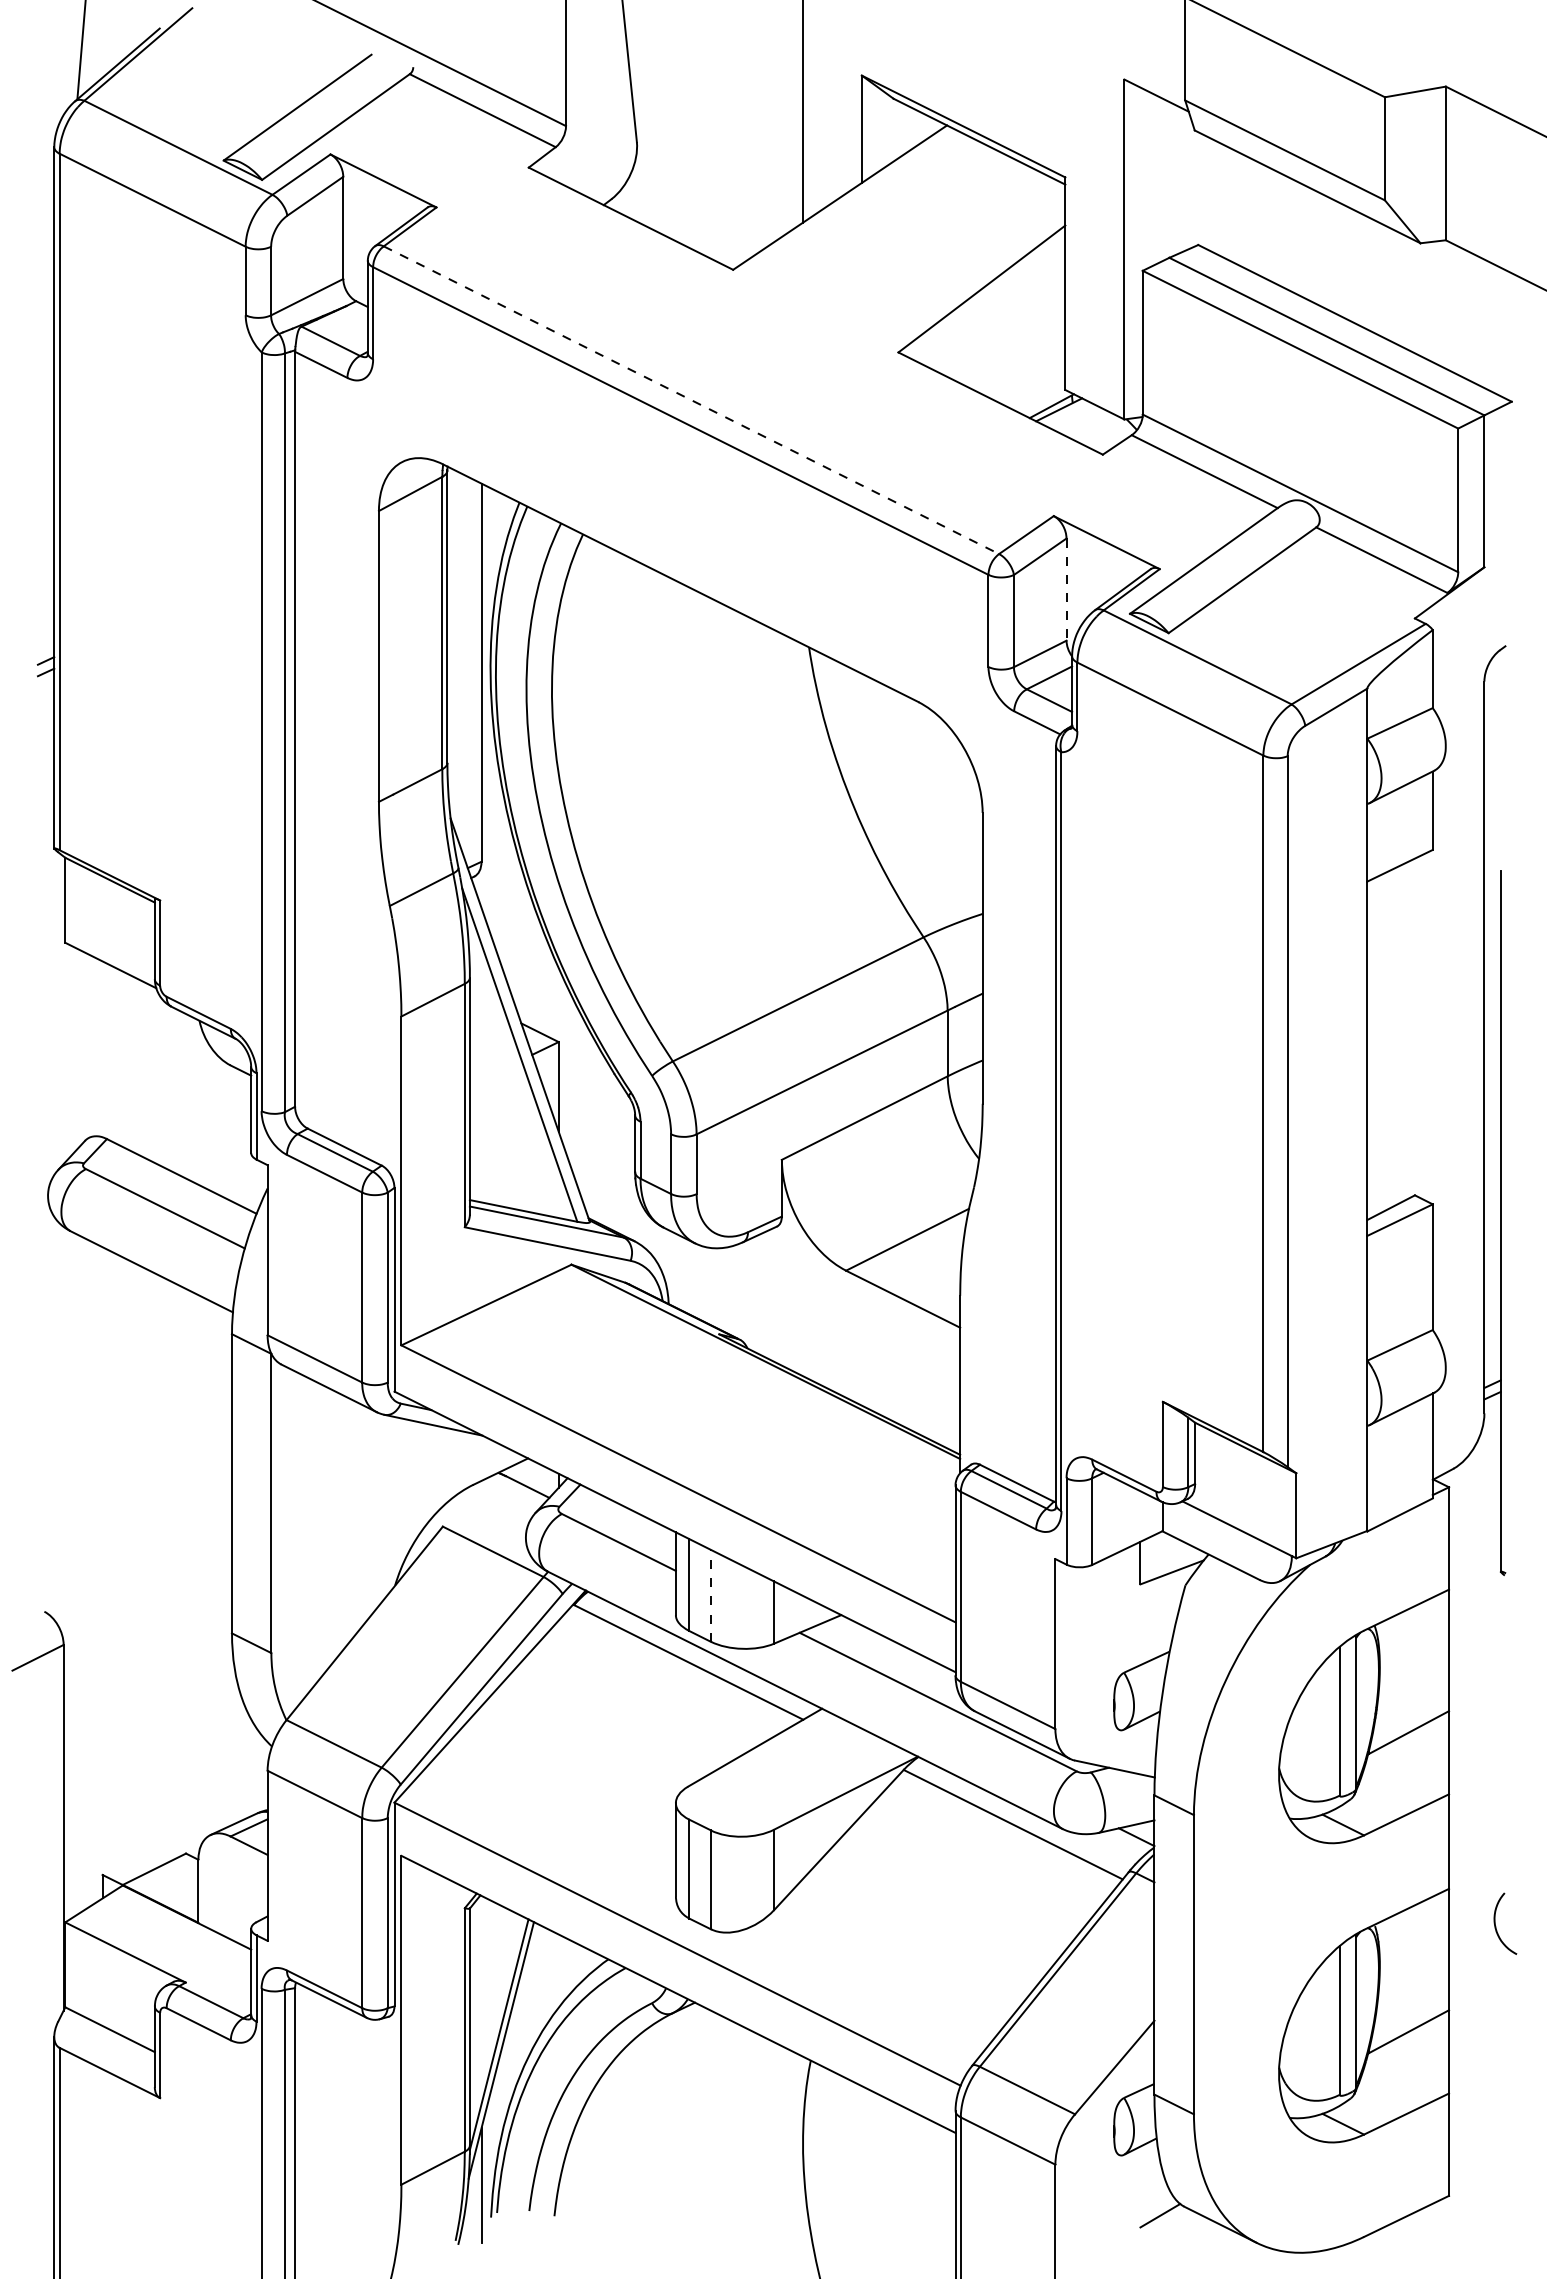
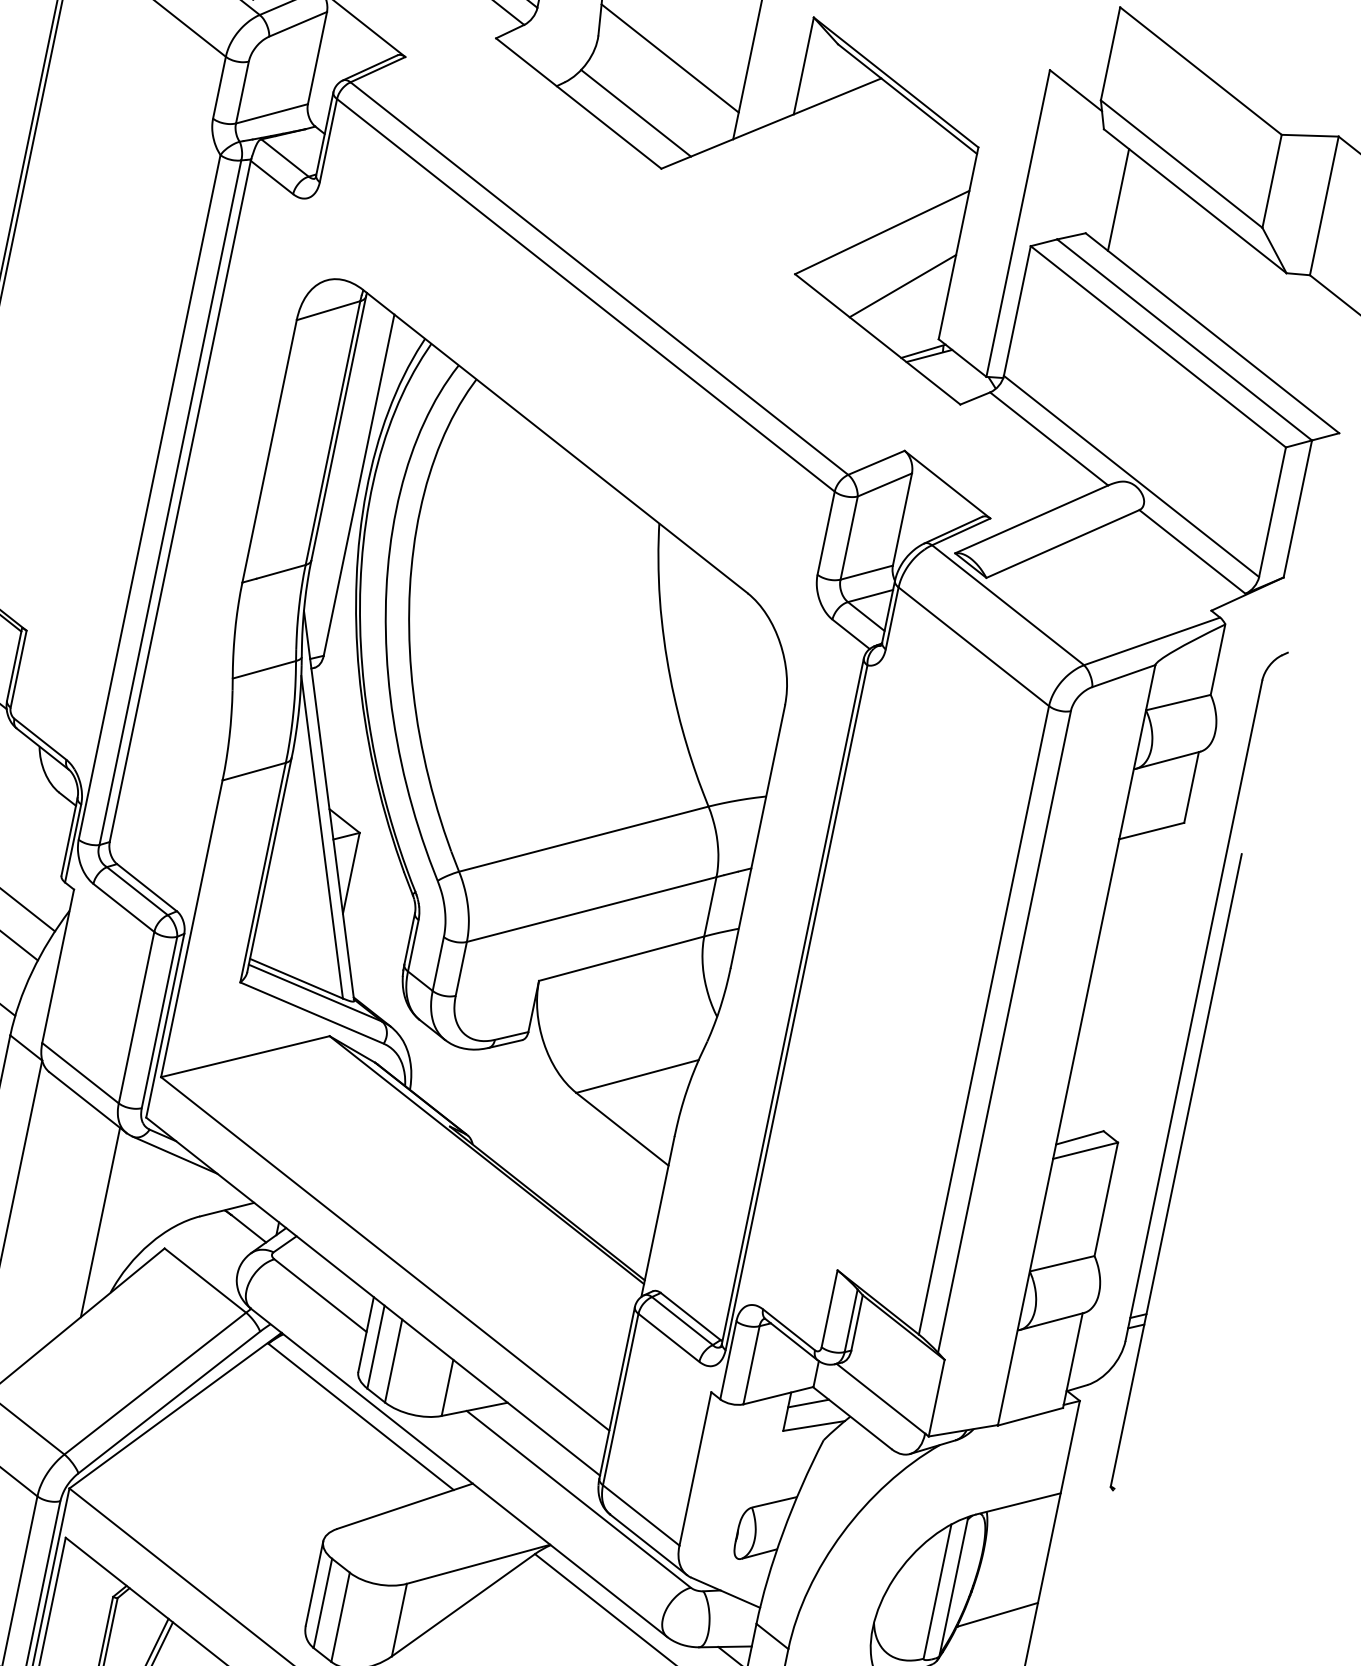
line: (718, 150) -> (670, 58), added
line: (1225, 202) -> (1118, 199), added
line: (693, 216) -> (635, 113), added
line: (1015, 341) -> (902, 286), added
line: (691, 400) -> (599, 278), dashed -> solid
line: (1066, 590) -> (902, 520), dashed -> solid
line: (368, 1513) -> (100, 1222), added
line: (1161, 1549) -> (808, 1403), added
line: (710, 1595) -> (393, 1360), dashed -> solid

